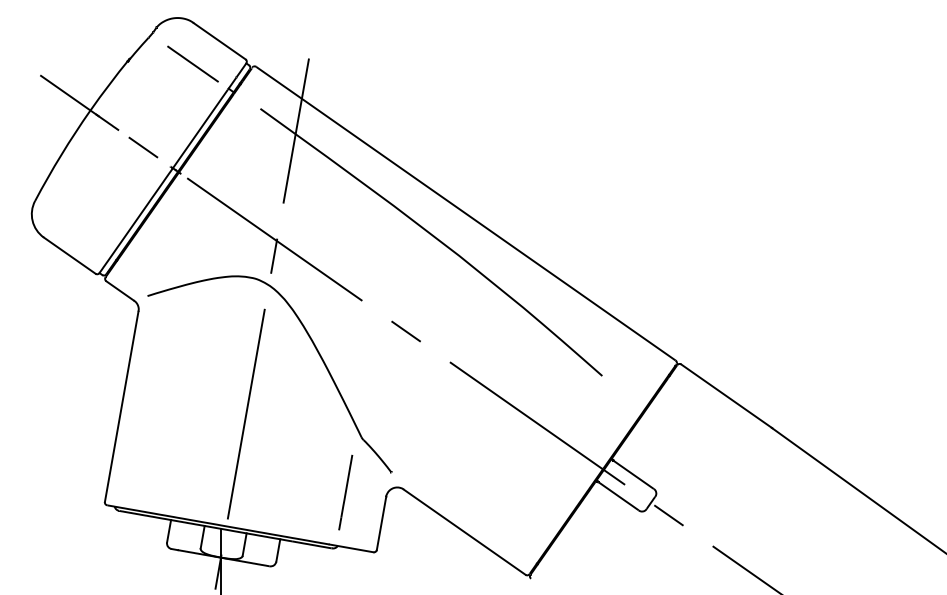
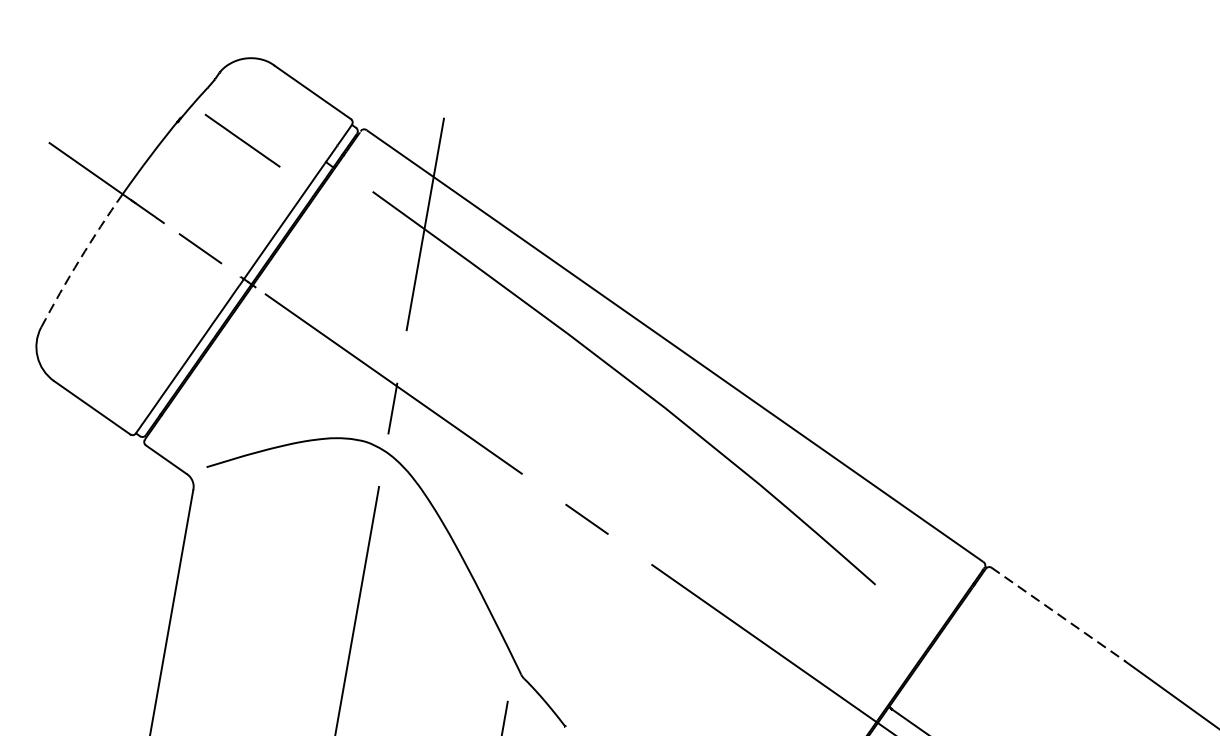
line: (192, 63) -> (241, 139), moved
arc: (61, 154) -> (80, 258), solid -> dashed
line: (726, 396) -> (1058, 614), solid -> dashed

